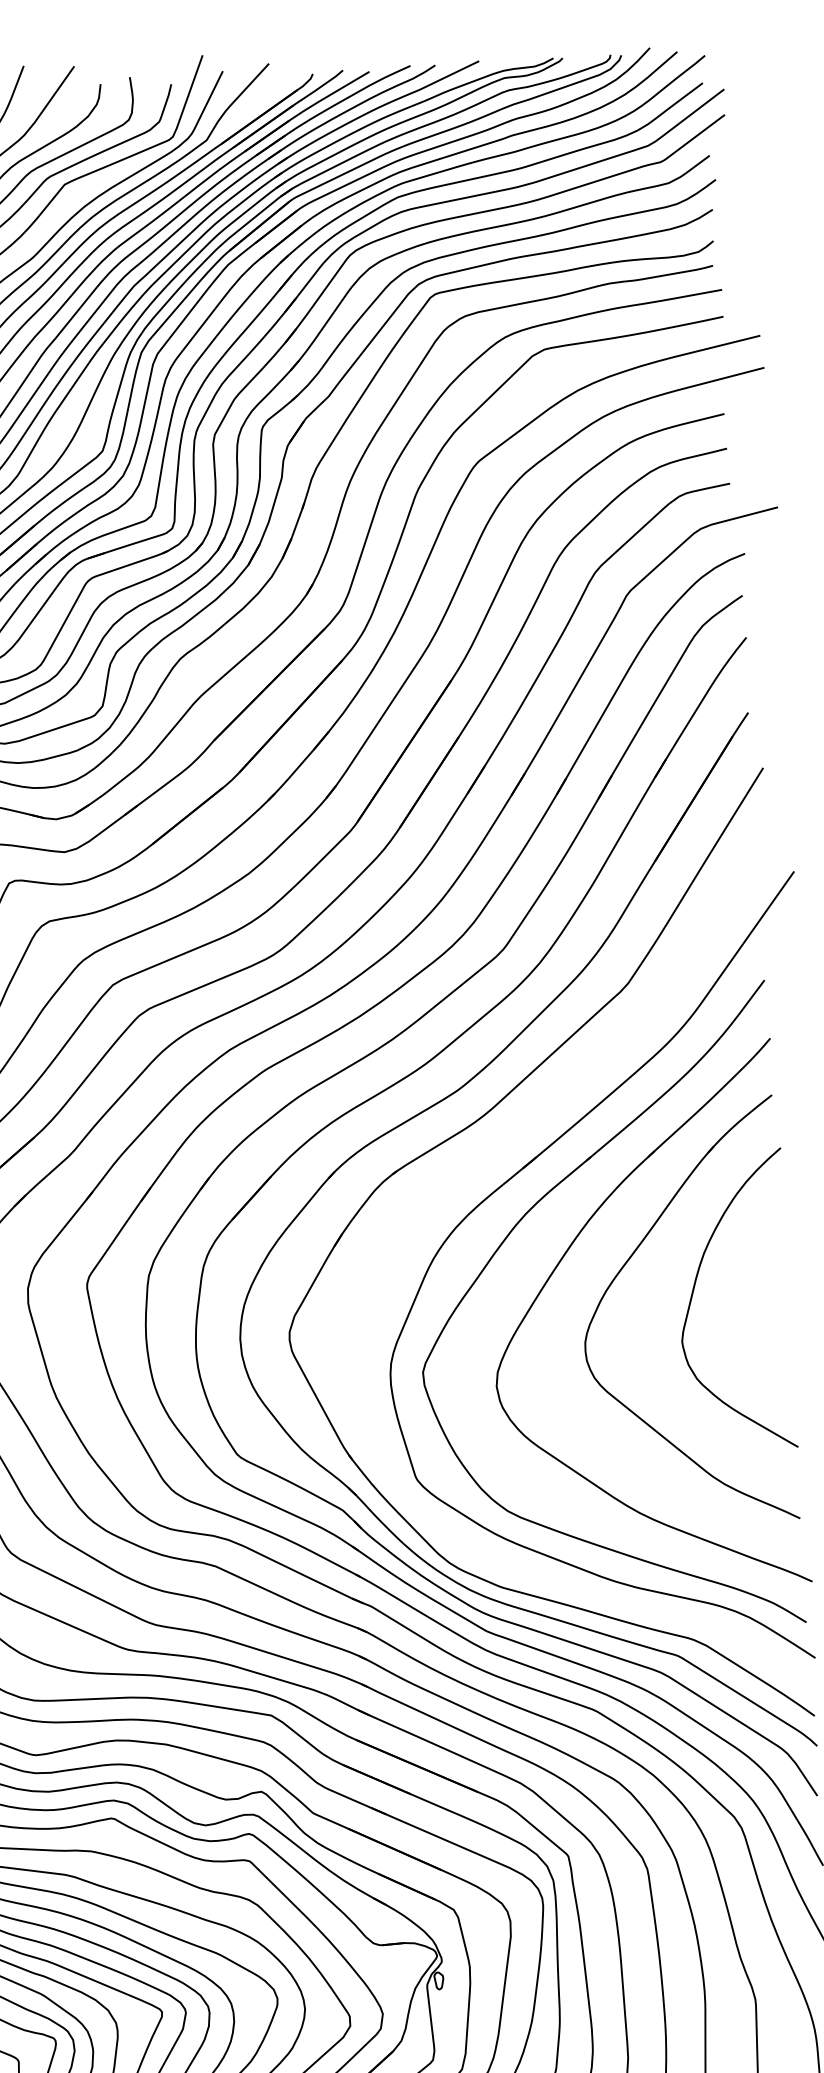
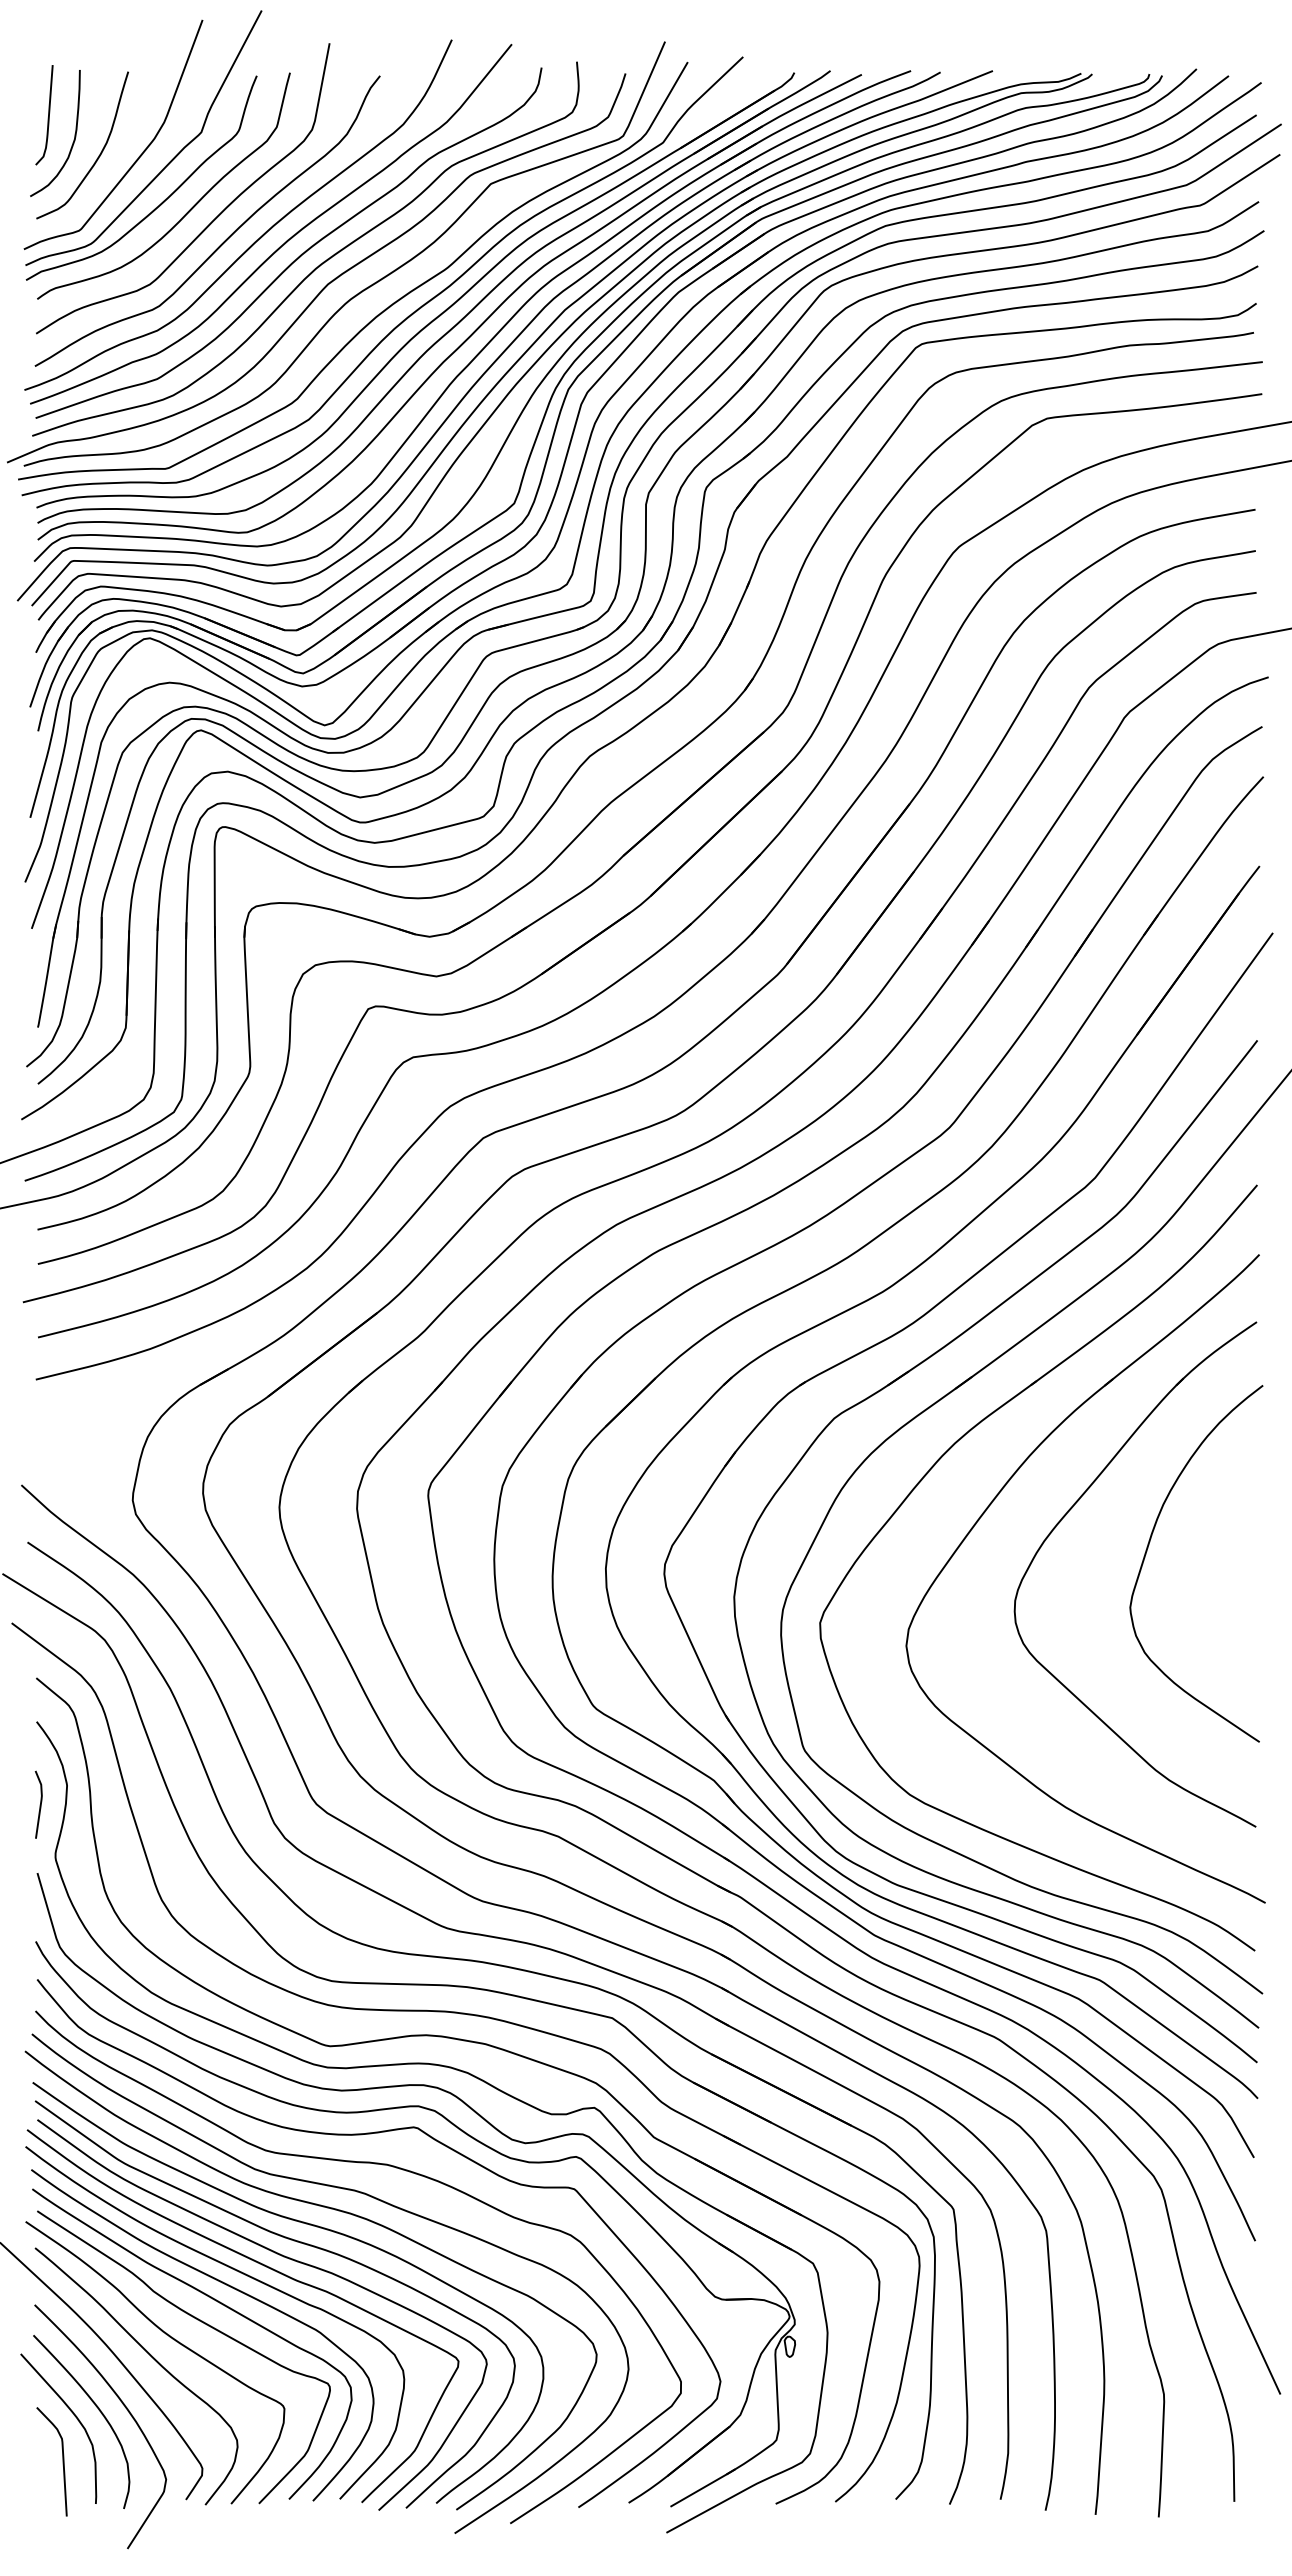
part: (471, 1166) -> (894, 1382), added

